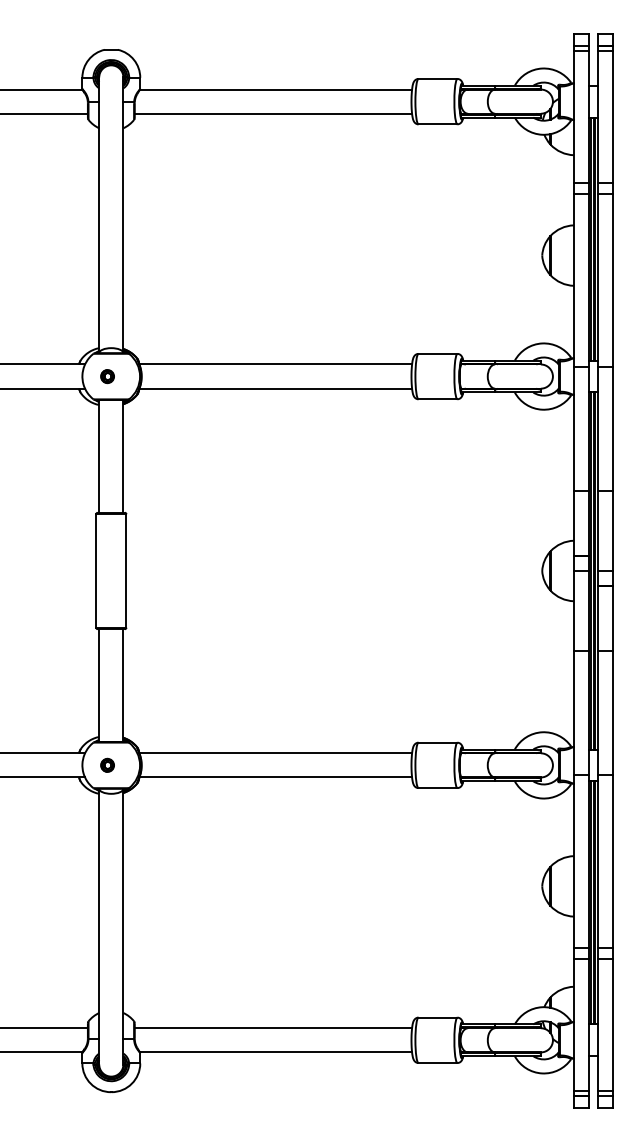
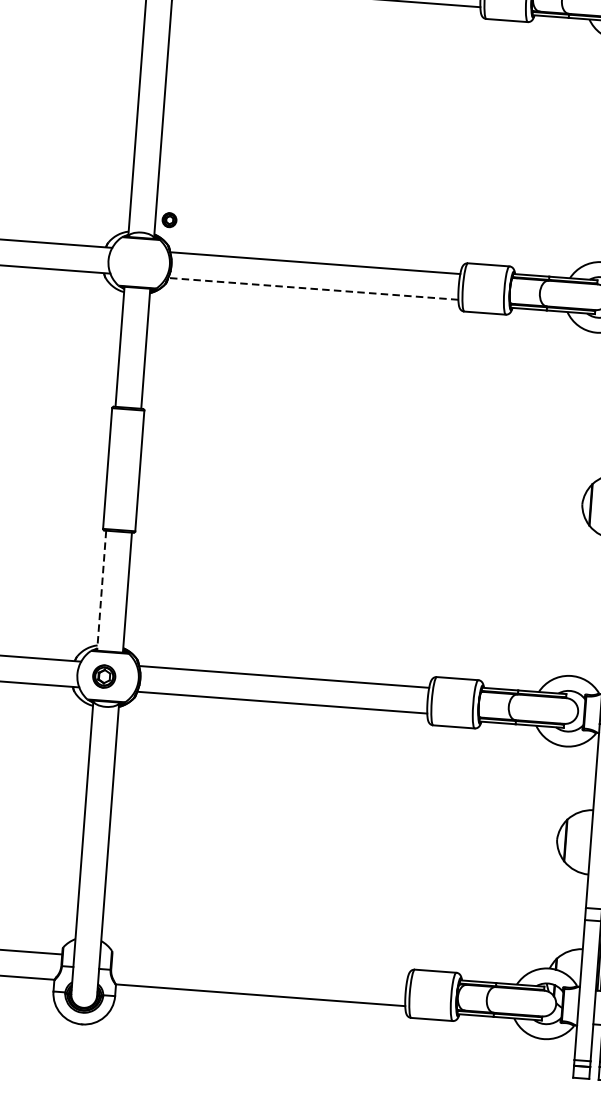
part: (107, 376) -> (169, 220), moved
line: (275, 388) -> (313, 288), solid -> dashed
line: (99, 686) -> (101, 591), solid -> dashed
part: (107, 764) -> (104, 675), size x1.6
line: (273, 1028) -> (259, 969), removed

